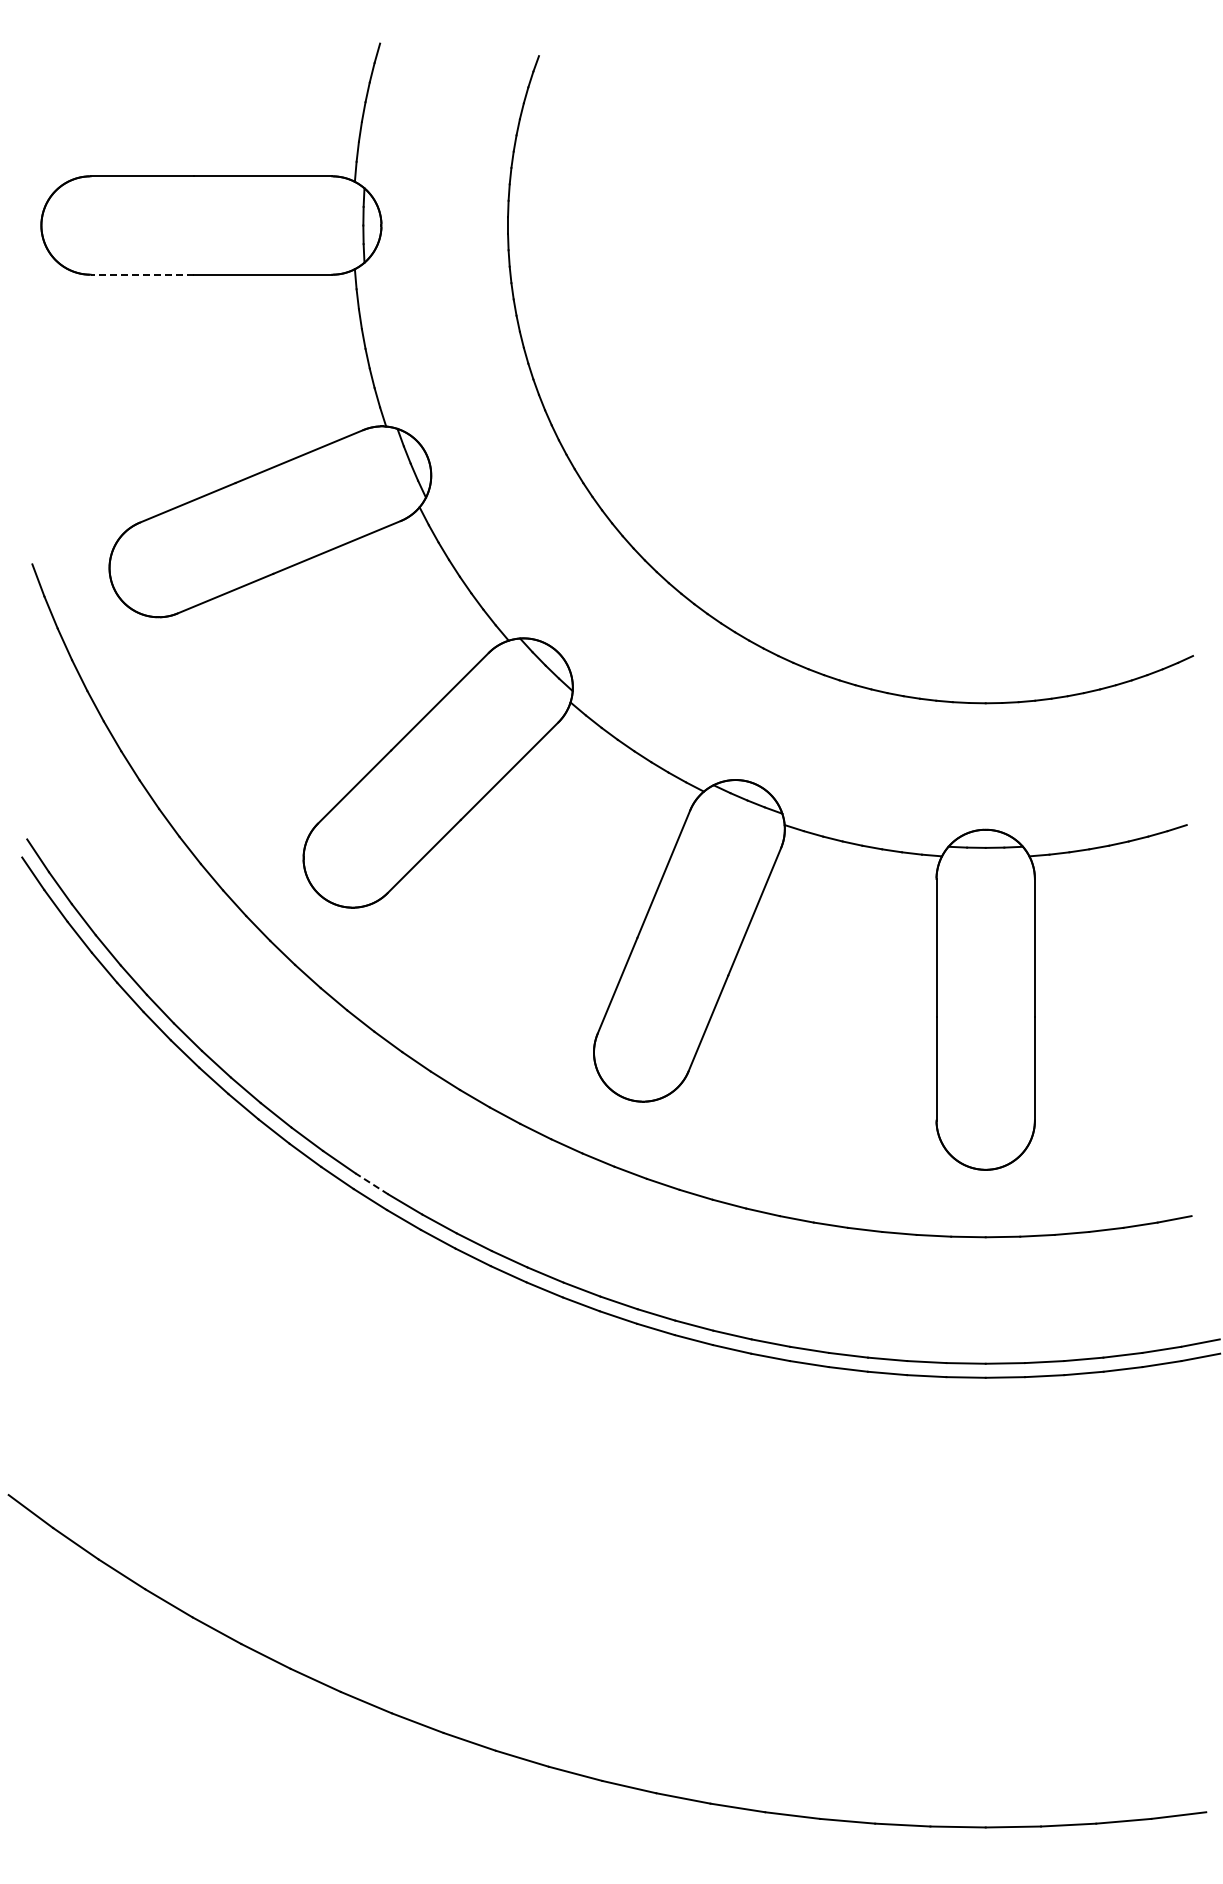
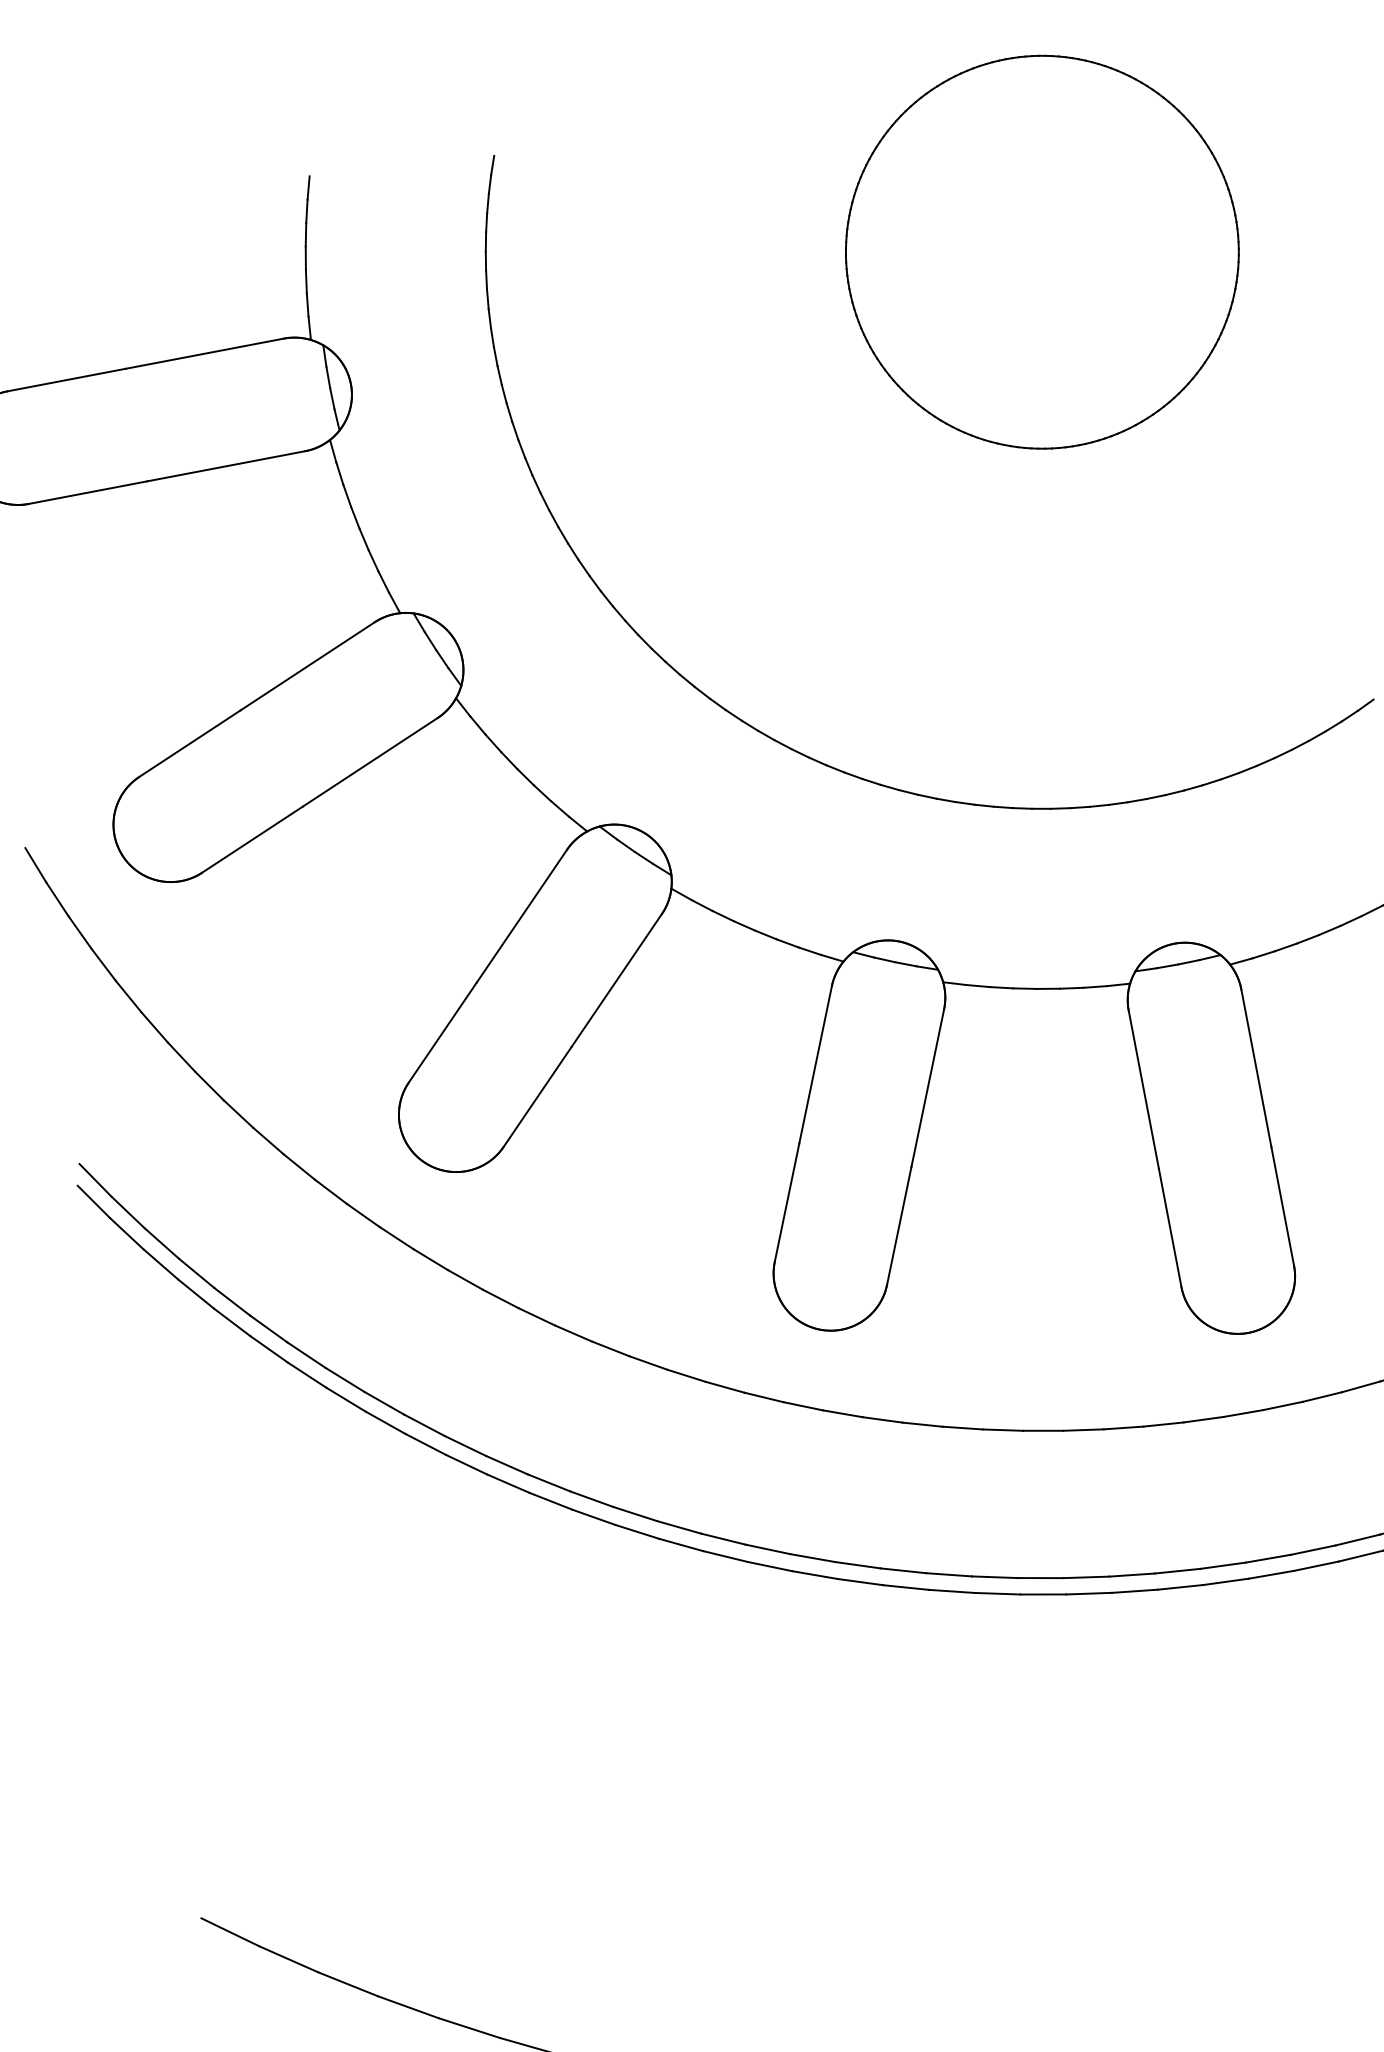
part: (985, 225) -> (1042, 252), added
line: (142, 274) -> (88, 492), dashed -> solid
line: (371, 1183) -> (548, 1482), dashed -> solid

